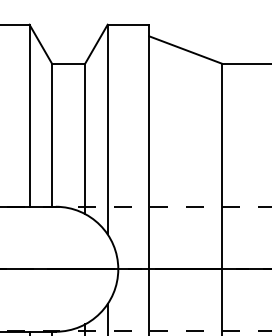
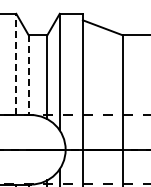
line: (29, 115) -> (16, 64), solid -> dashed
line: (51, 135) -> (28, 75), solid -> dashed

